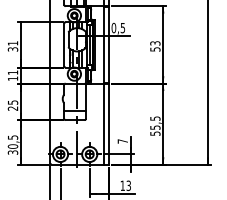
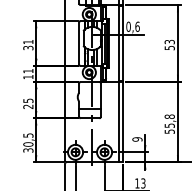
text: (122, 27) -> (137, 26), 0,5 -> 0,6
text: (155, 118) -> (169, 116), 55,5 -> 55,8
text: (122, 141) -> (137, 139), 7 -> 9

